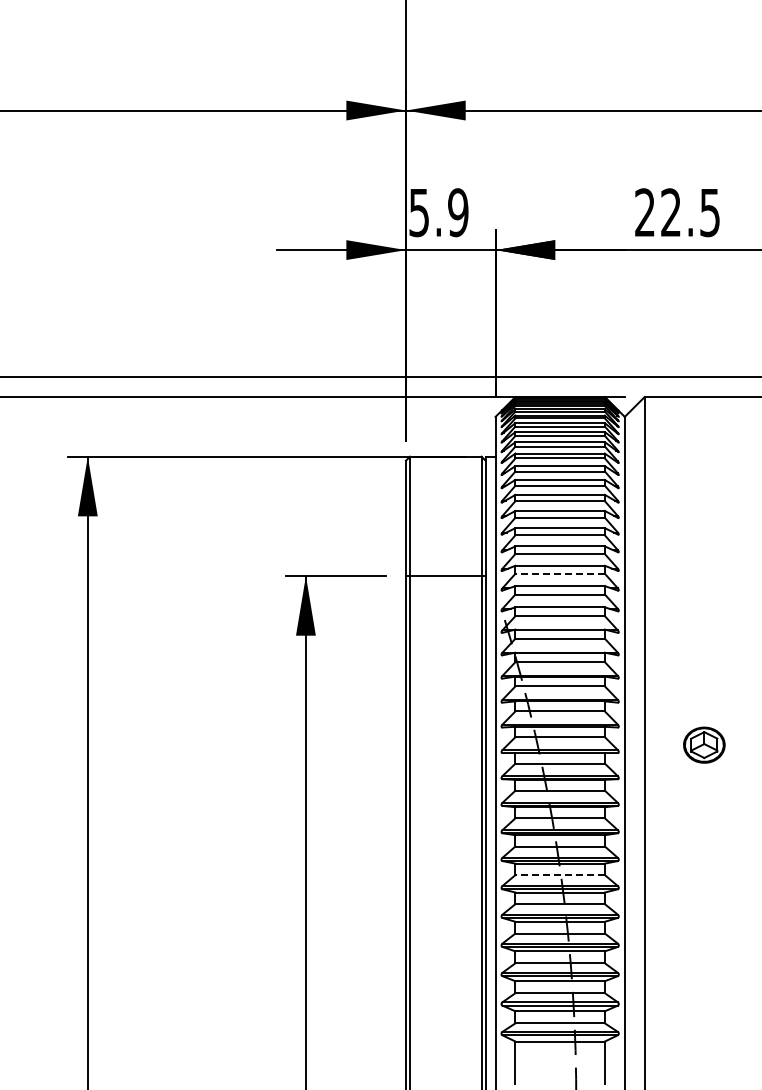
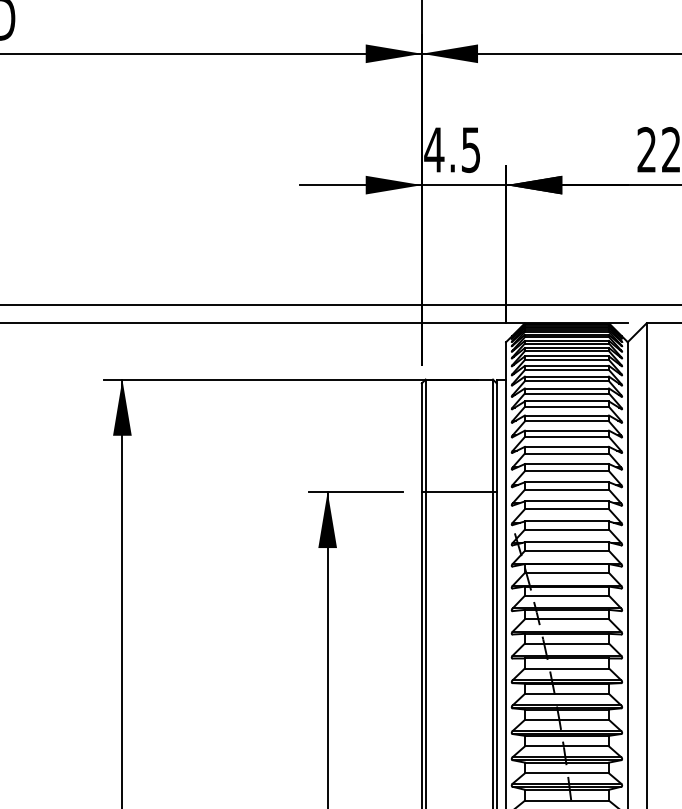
text: (438, 212) -> (452, 149), 5.9 -> 4.5
line: (560, 573) -> (567, 489), dashed -> solid
line: (560, 875) -> (567, 773), dashed -> solid

